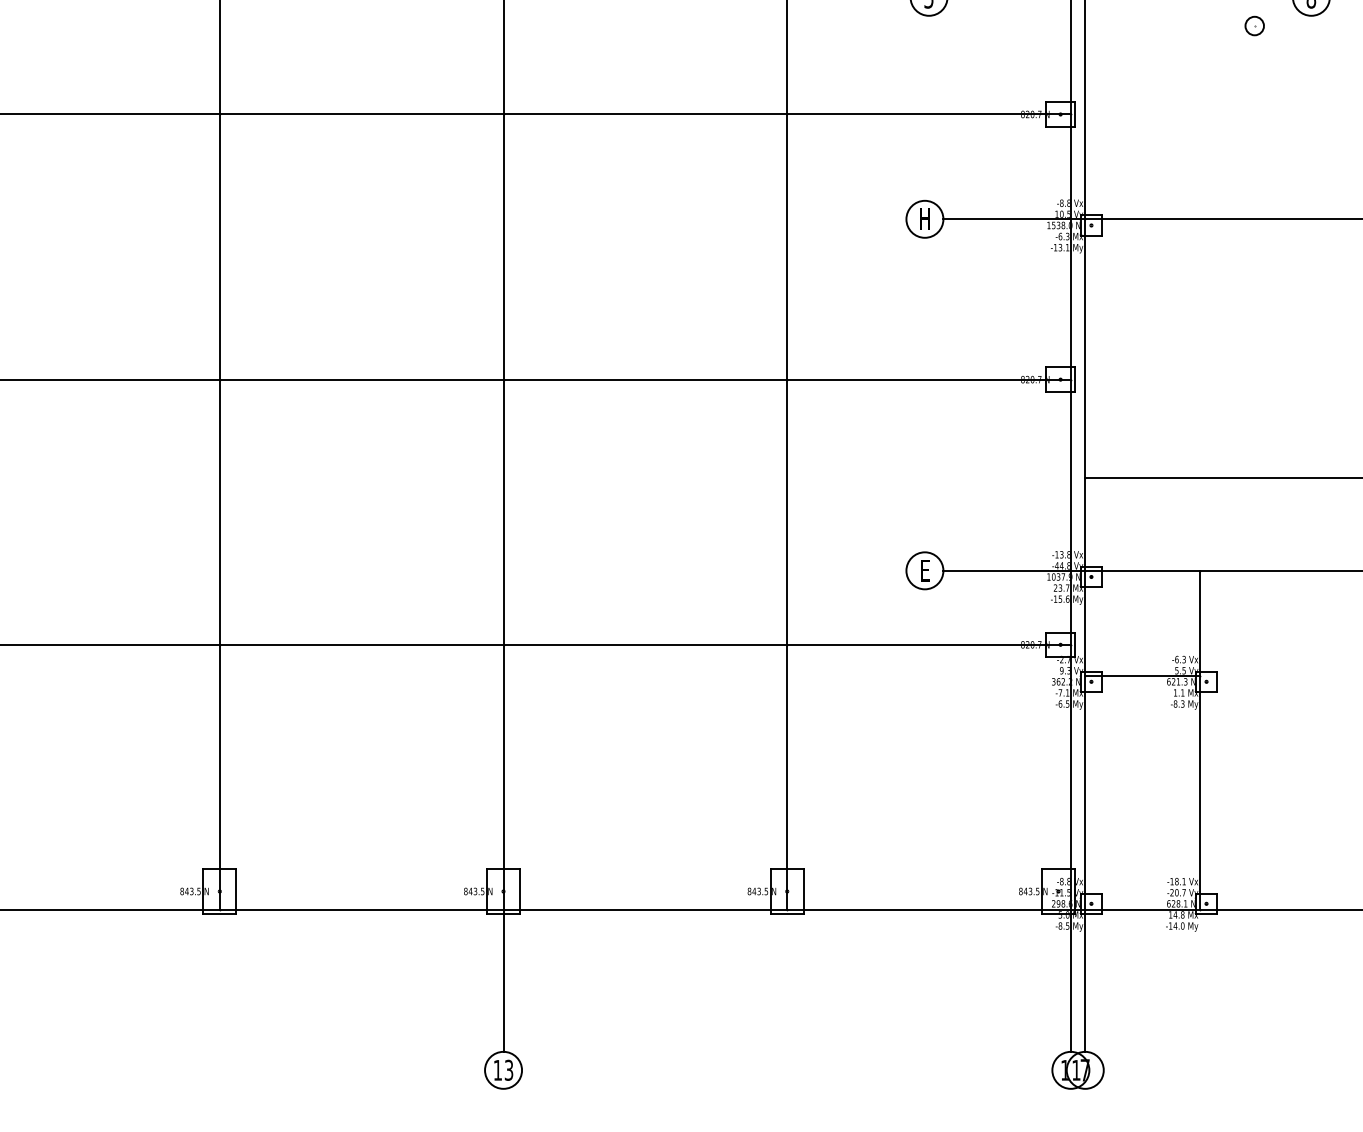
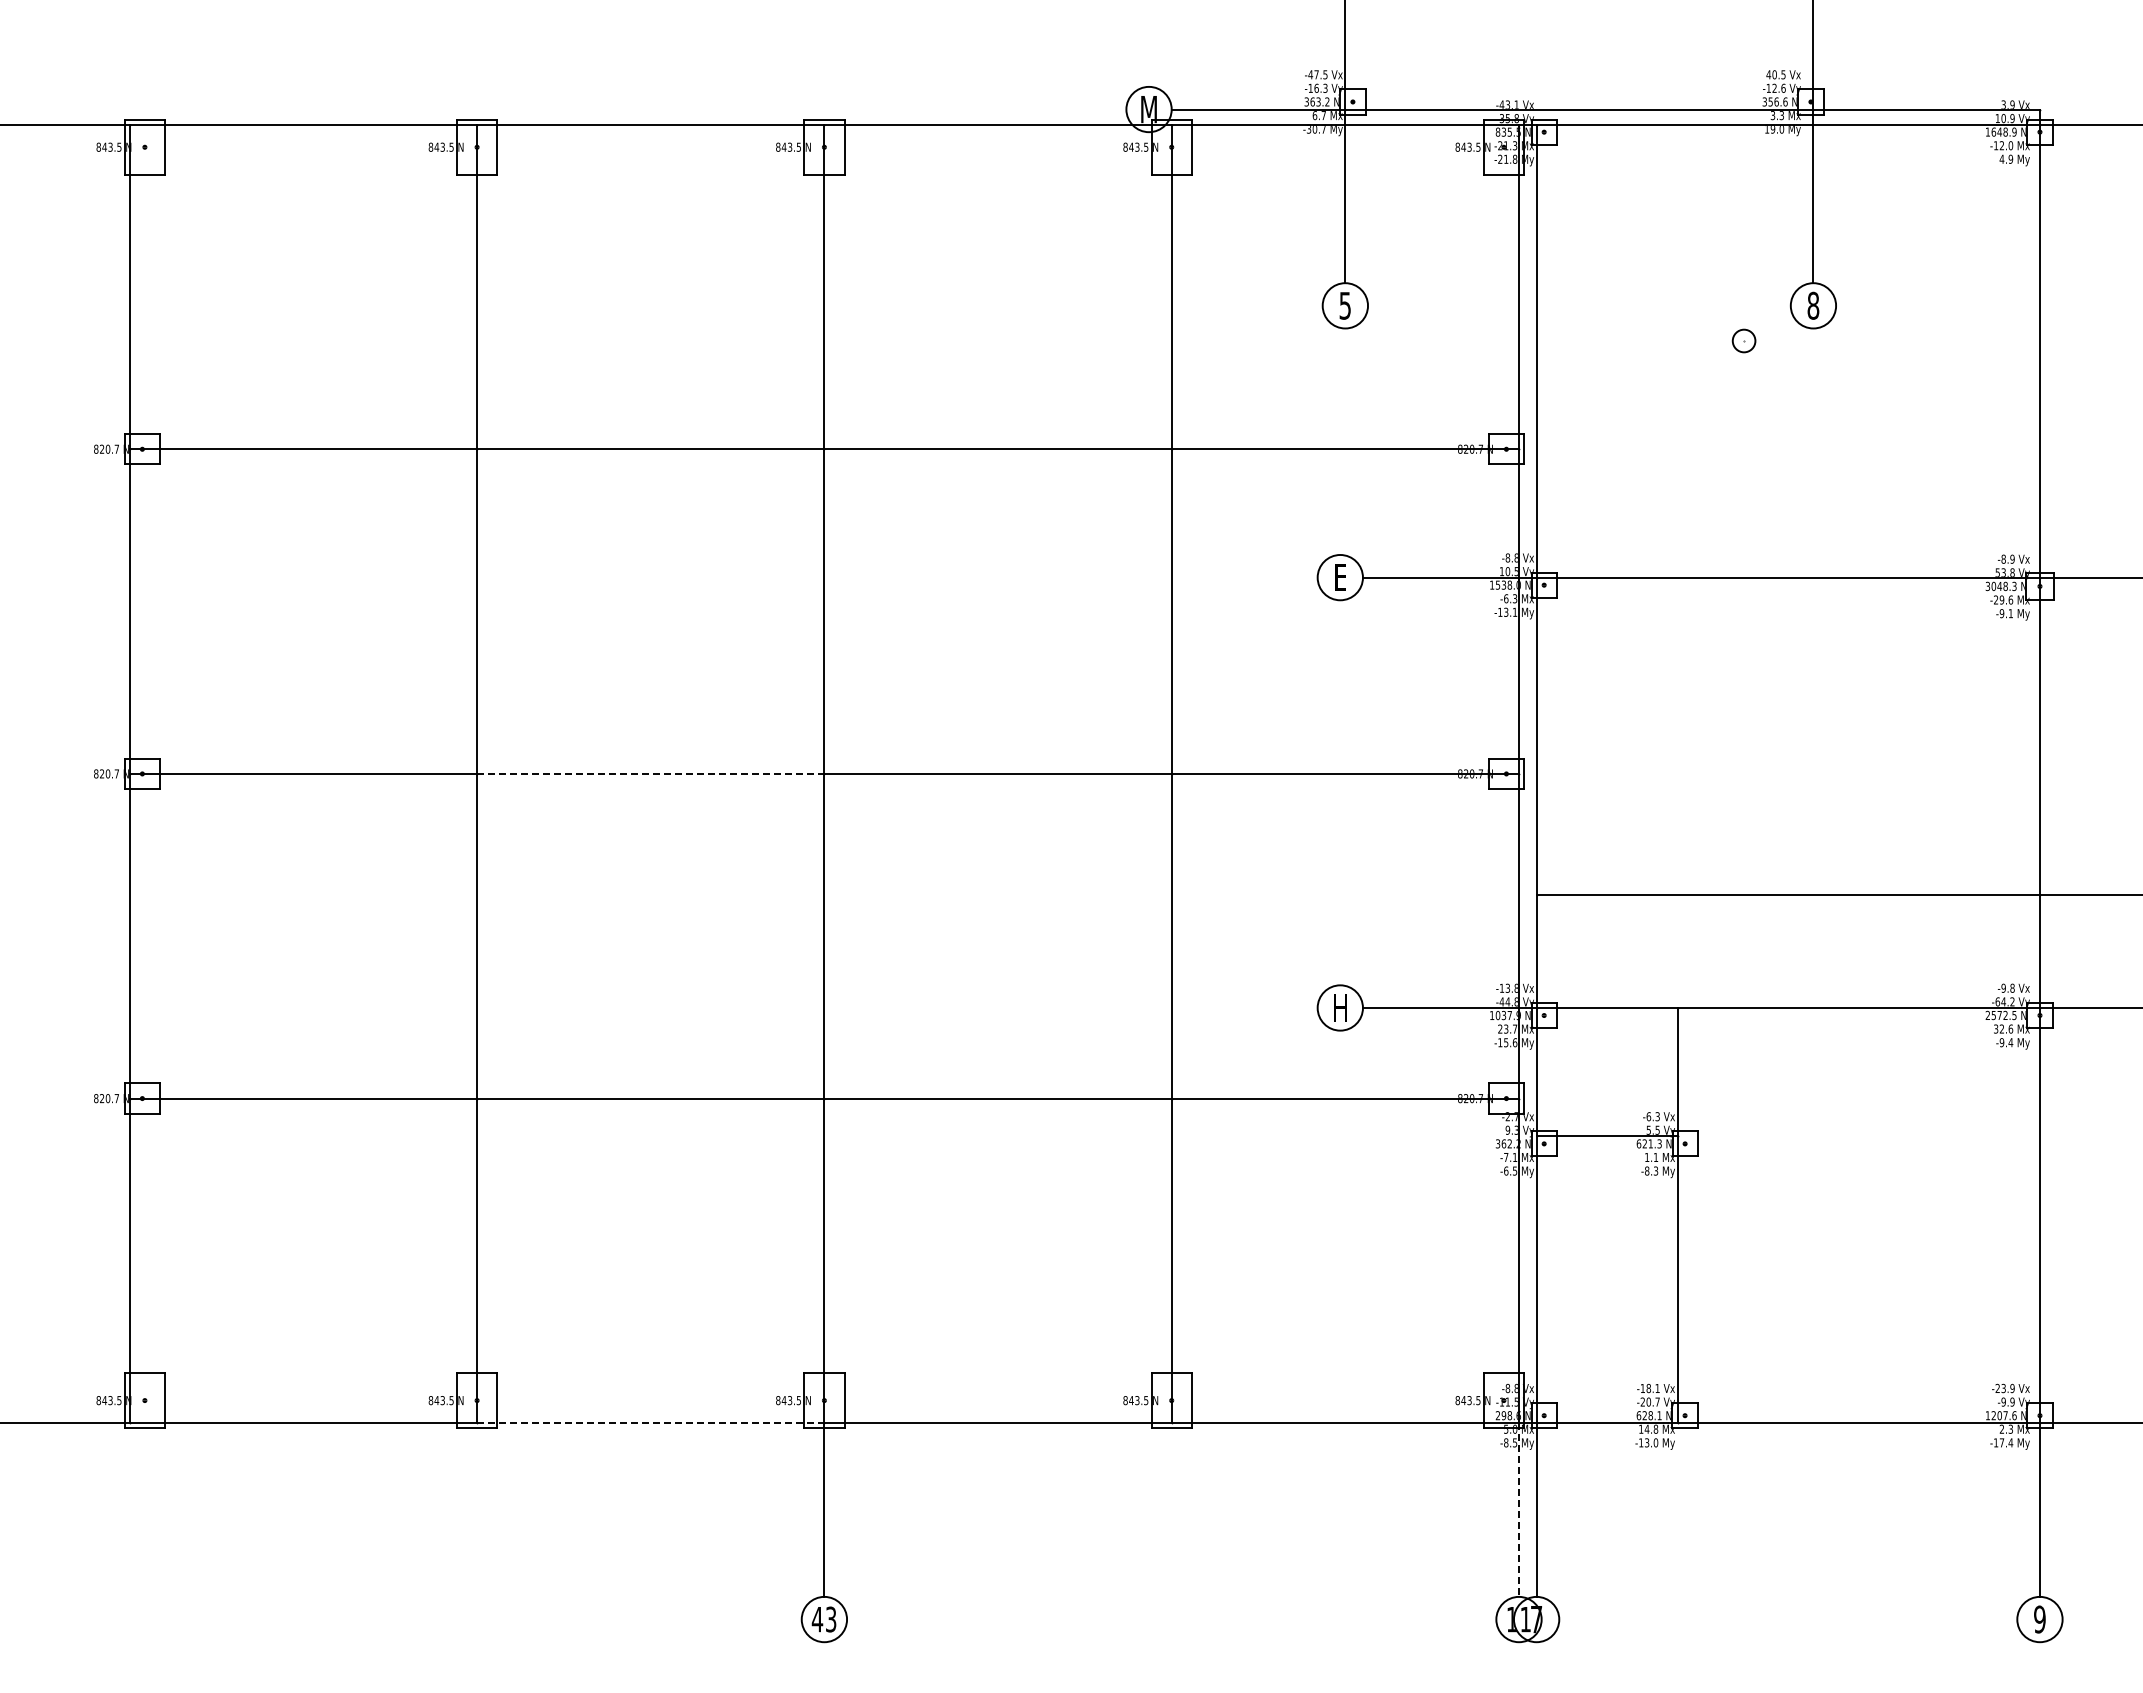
text: (925, 219) -> (1340, 577), H -> E
line: (361, 379) -> (650, 773), solid -> dashed
text: (925, 570) -> (1340, 1007), E -> H
line: (361, 910) -> (650, 1423), solid -> dashed
text: (1175, 925) -> (1646, 1442), -14.0 -> -13.0
line: (1071, 981) -> (1519, 1510), solid -> dashed
text: (497, 1070) -> (817, 1619), 13 -> 43

